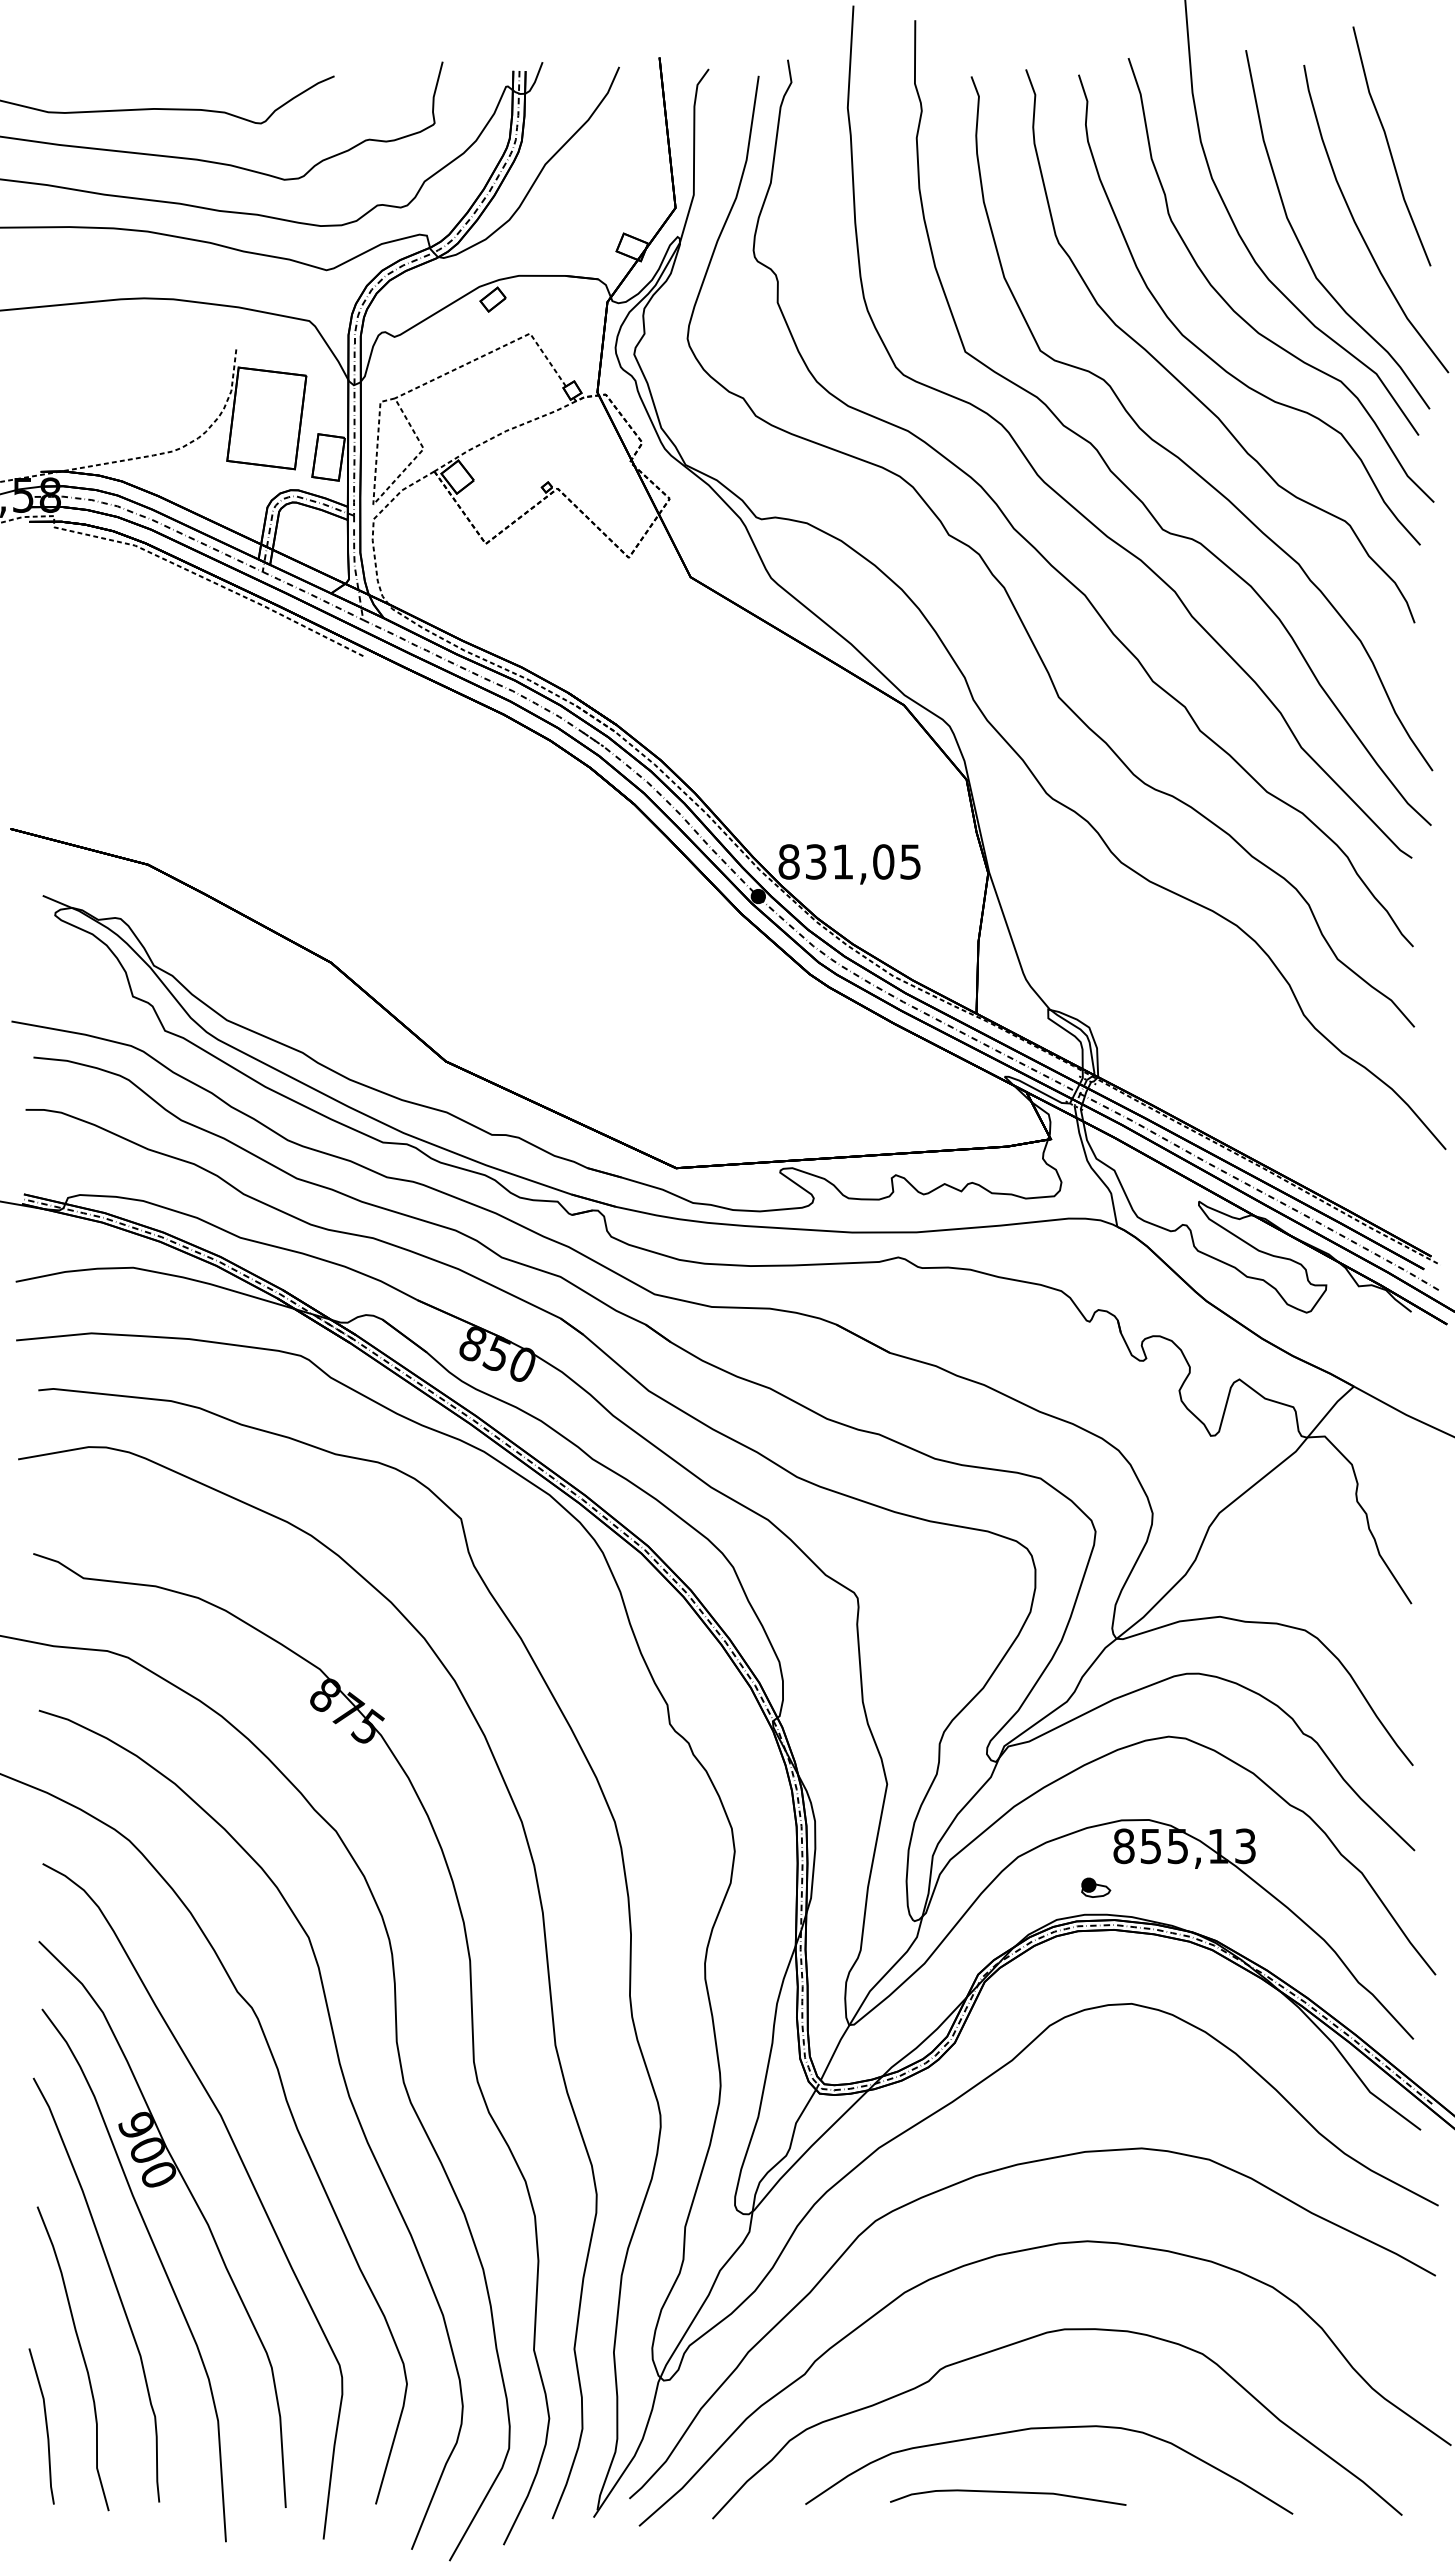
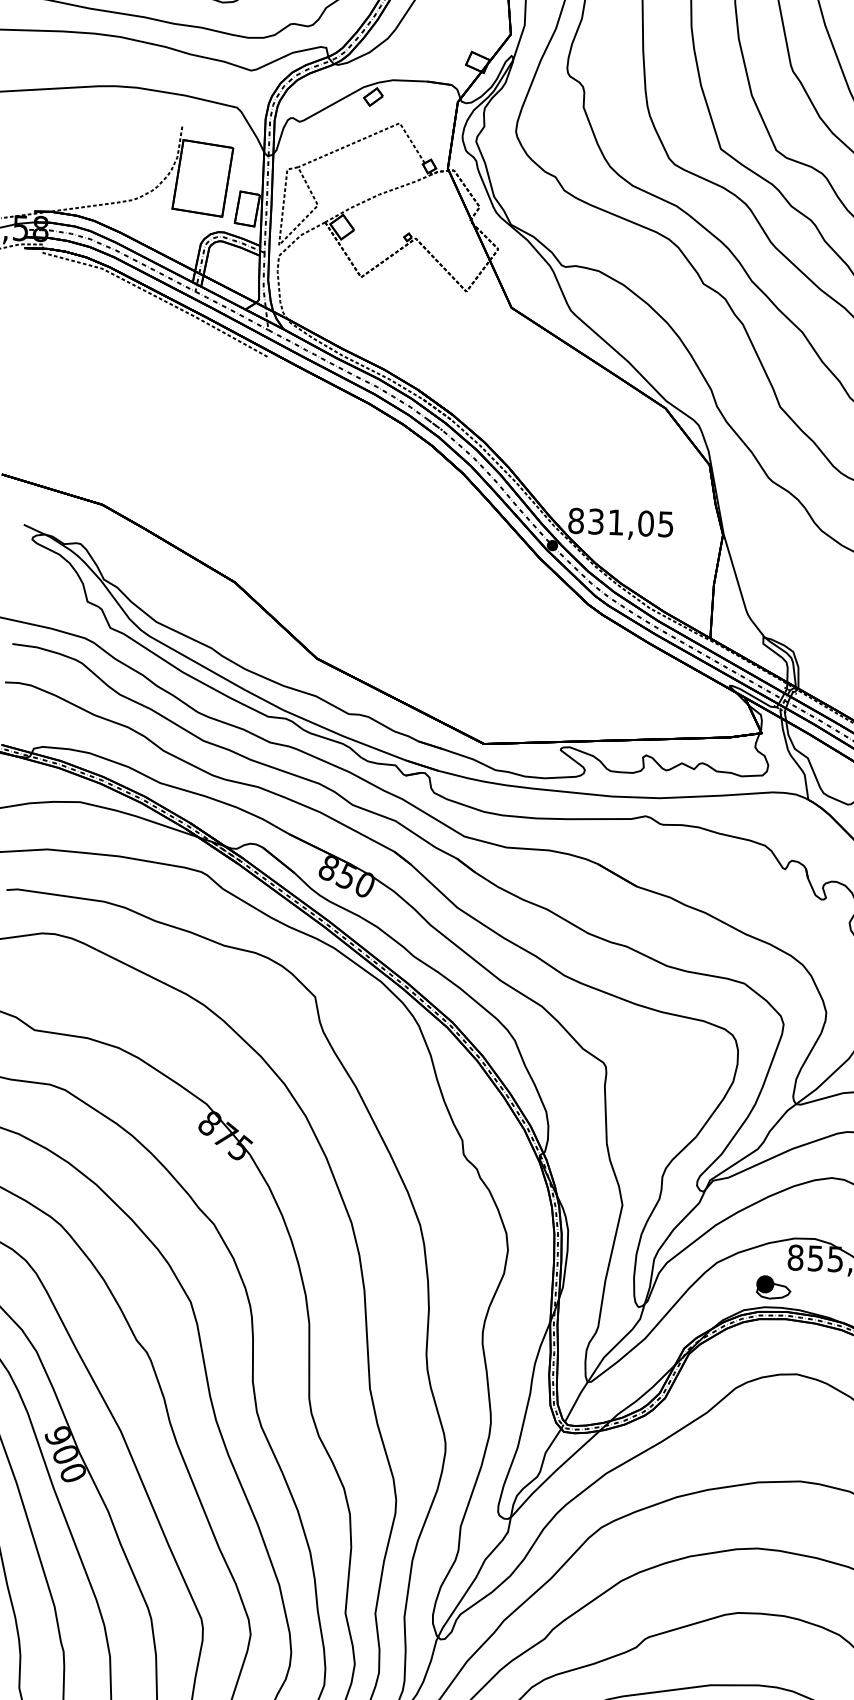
part: (1096, 1887) -> (774, 1287), size x1.6

